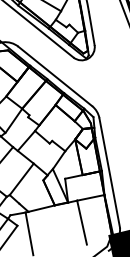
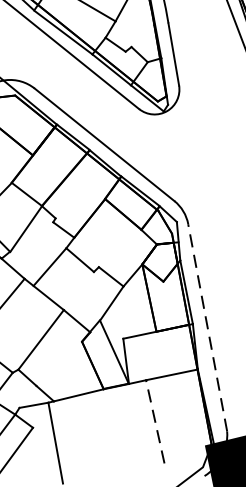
line: (109, 173) -> (207, 328), solid -> dashed
line: (82, 222) -> (156, 421), solid -> dashed

